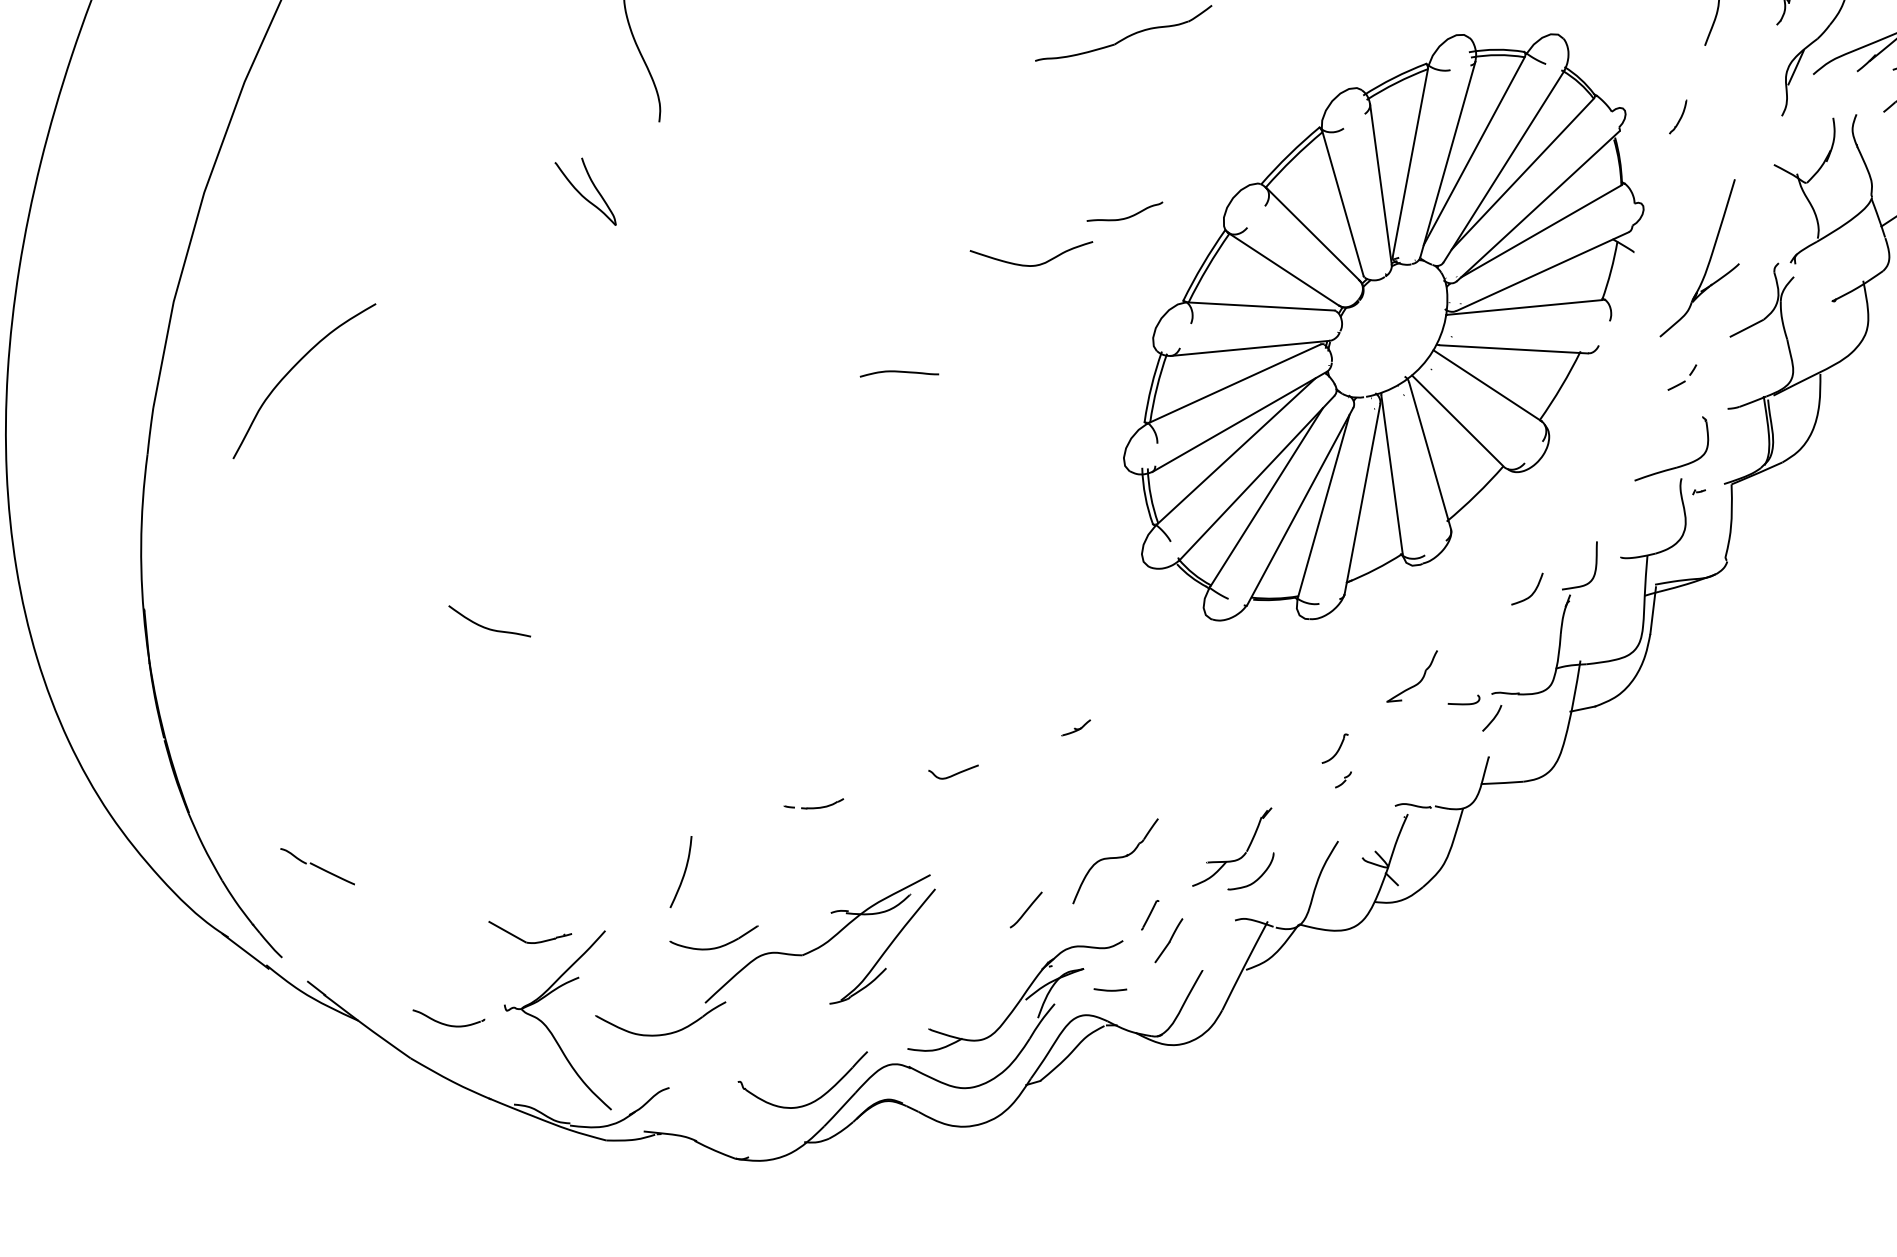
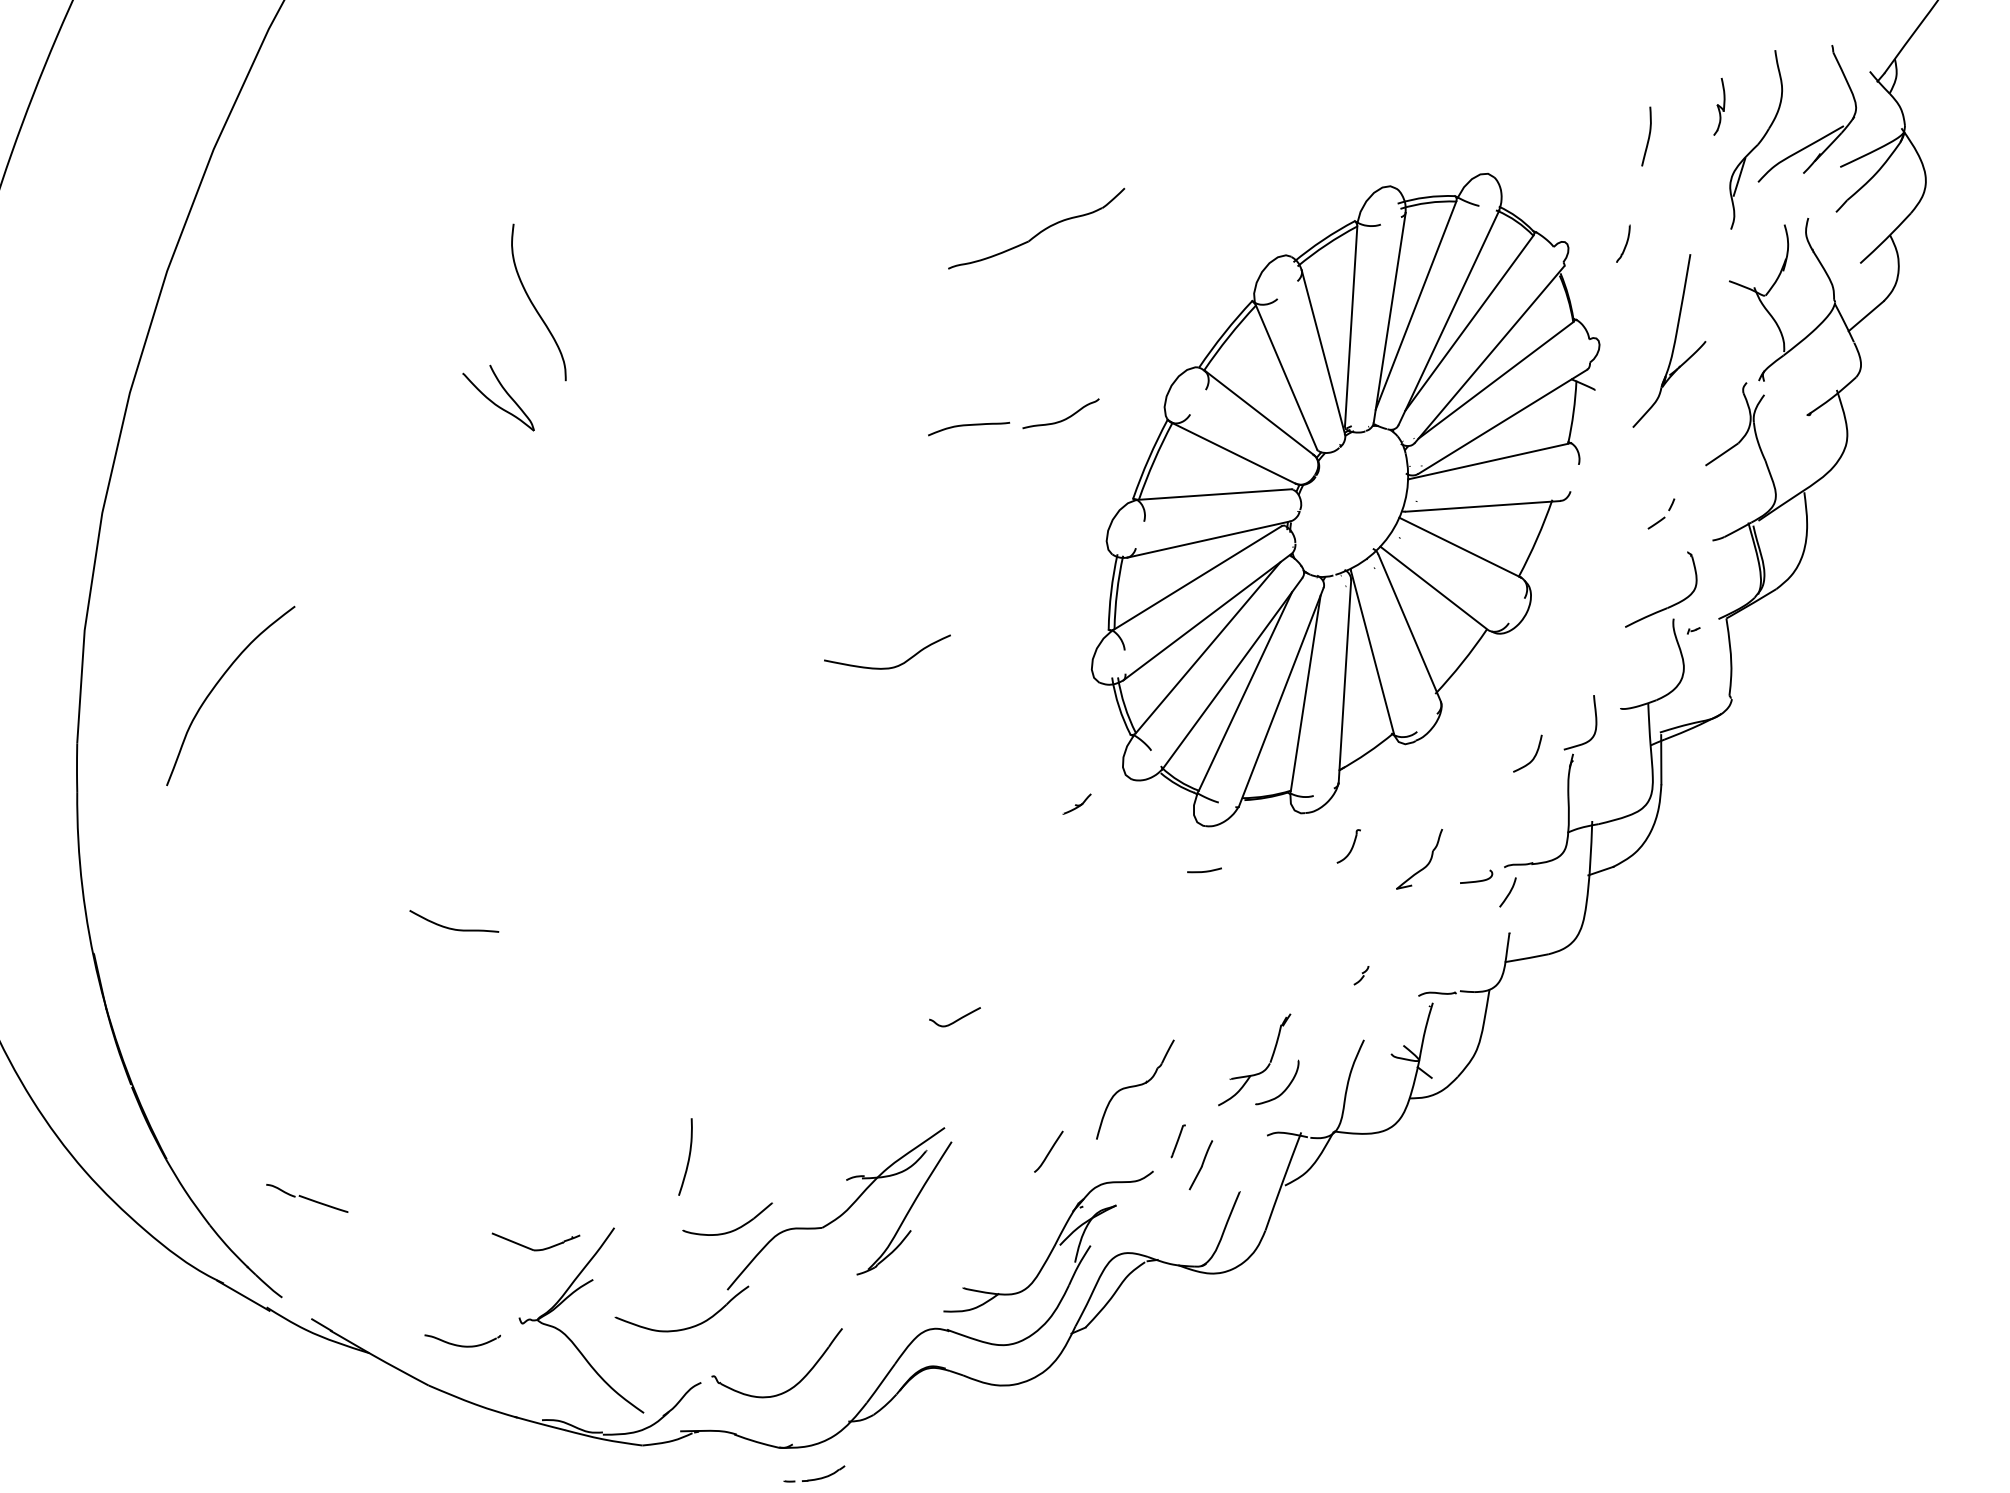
part: (580, 192) -> (493, 401), moved
part: (1704, 258) -> (1669, 340), moved
curve: (1034, 264) -> (892, 666), moved
curve: (900, 372) -> (969, 425), moved
part: (1075, 727) -> (1076, 803), moved
part: (1334, 748) -> (1348, 846), moved
part: (814, 802) -> (814, 1473), moved
curve: (1111, 989) -> (1205, 870), moved
part: (813, 1100) -> (792, 1386), moved

